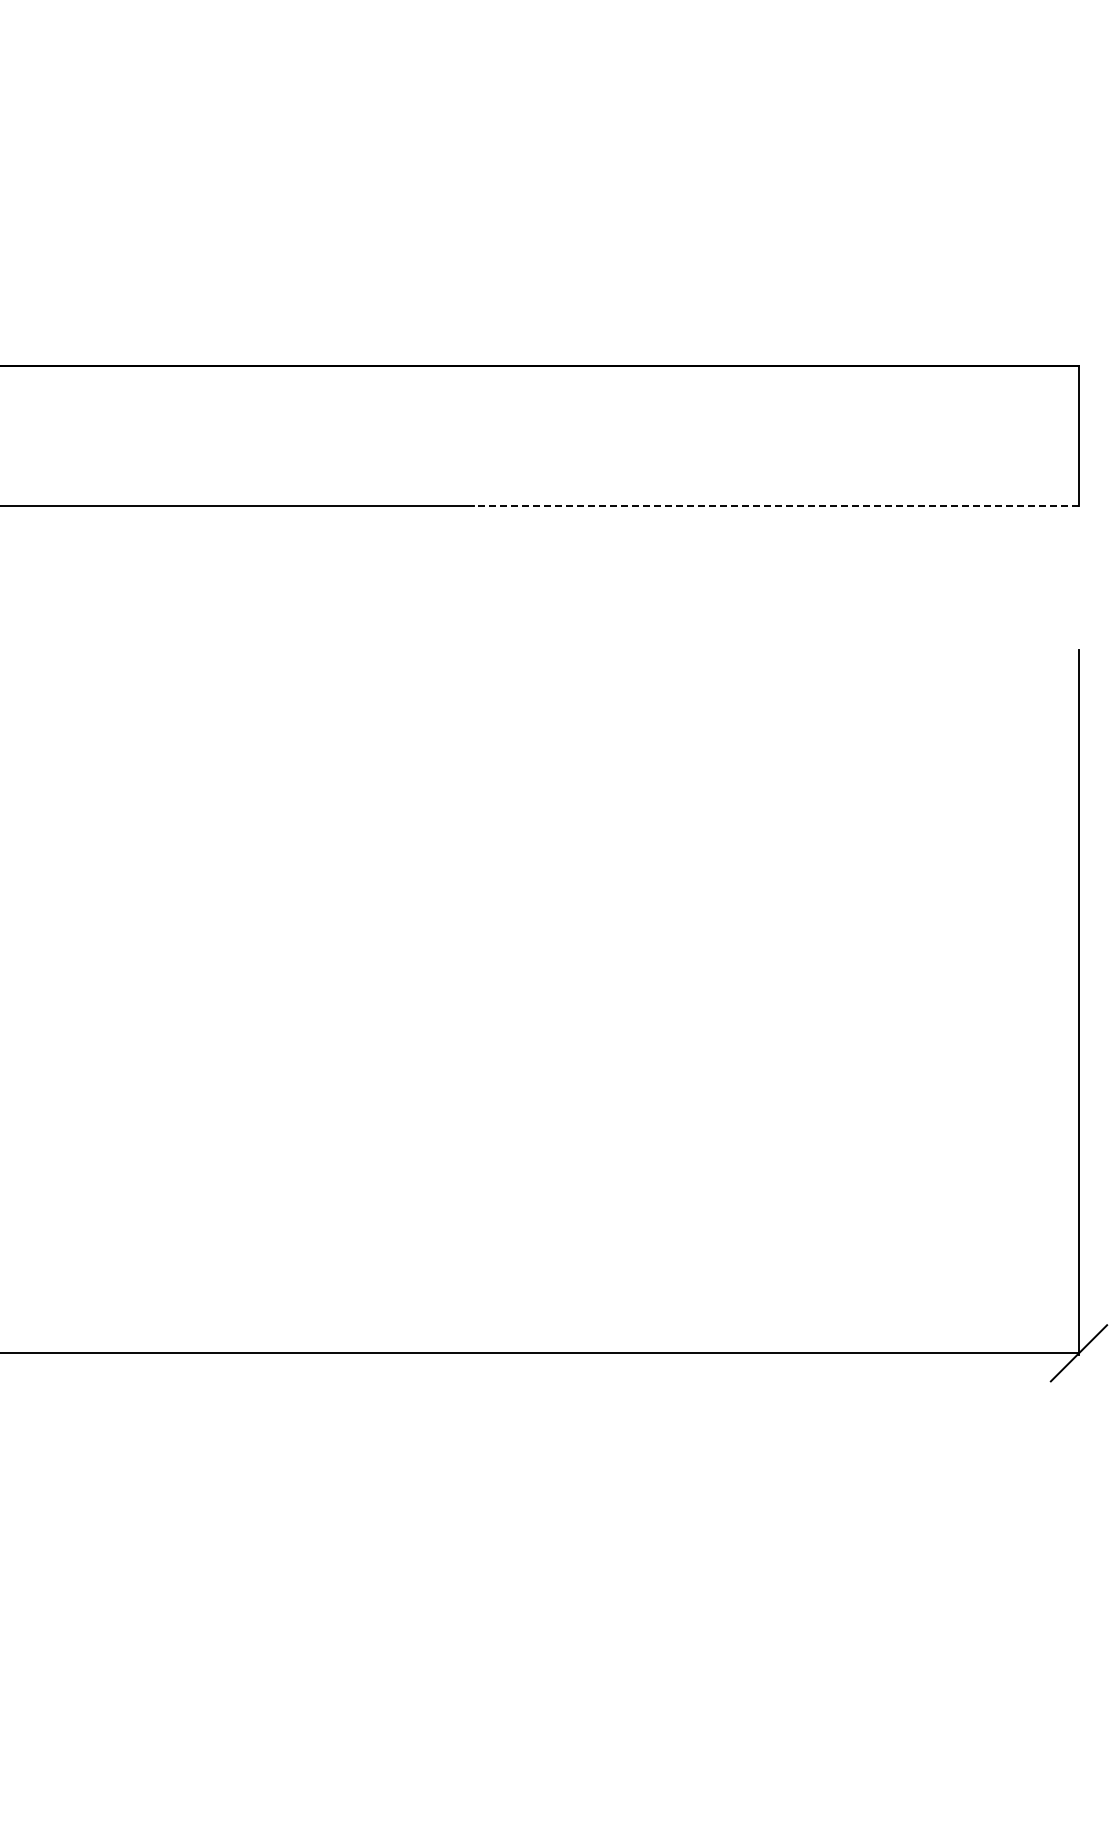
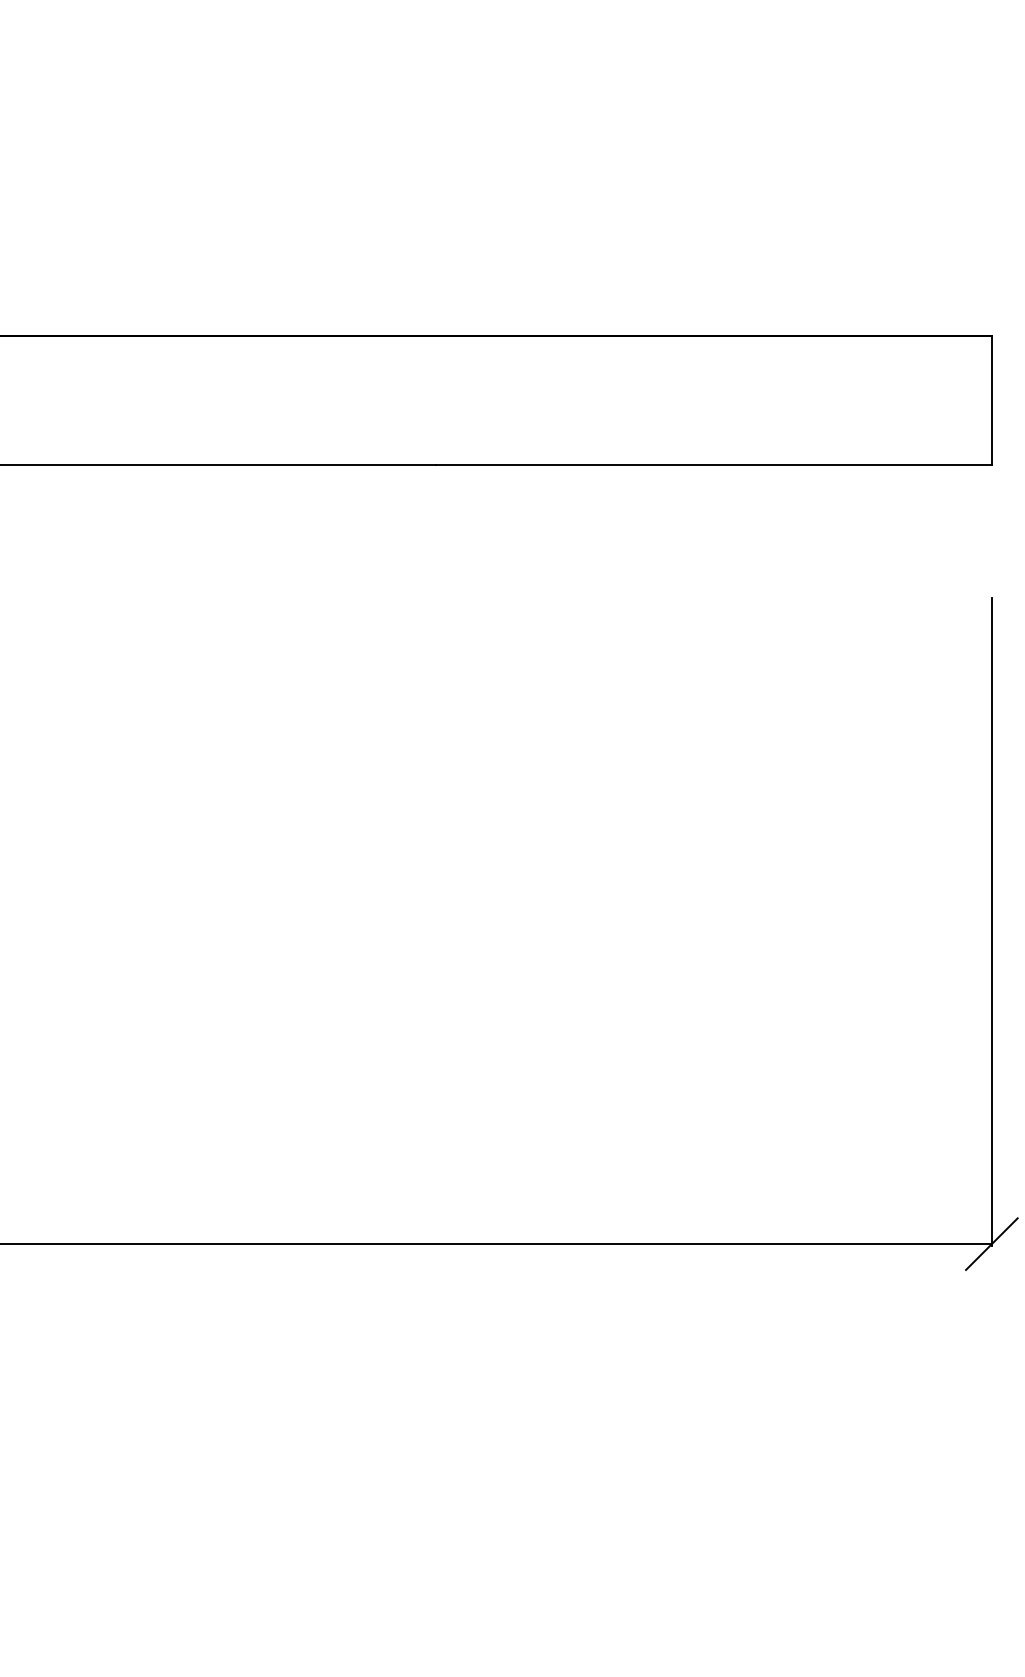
line: (776, 506) -> (713, 465), dashed -> solid

